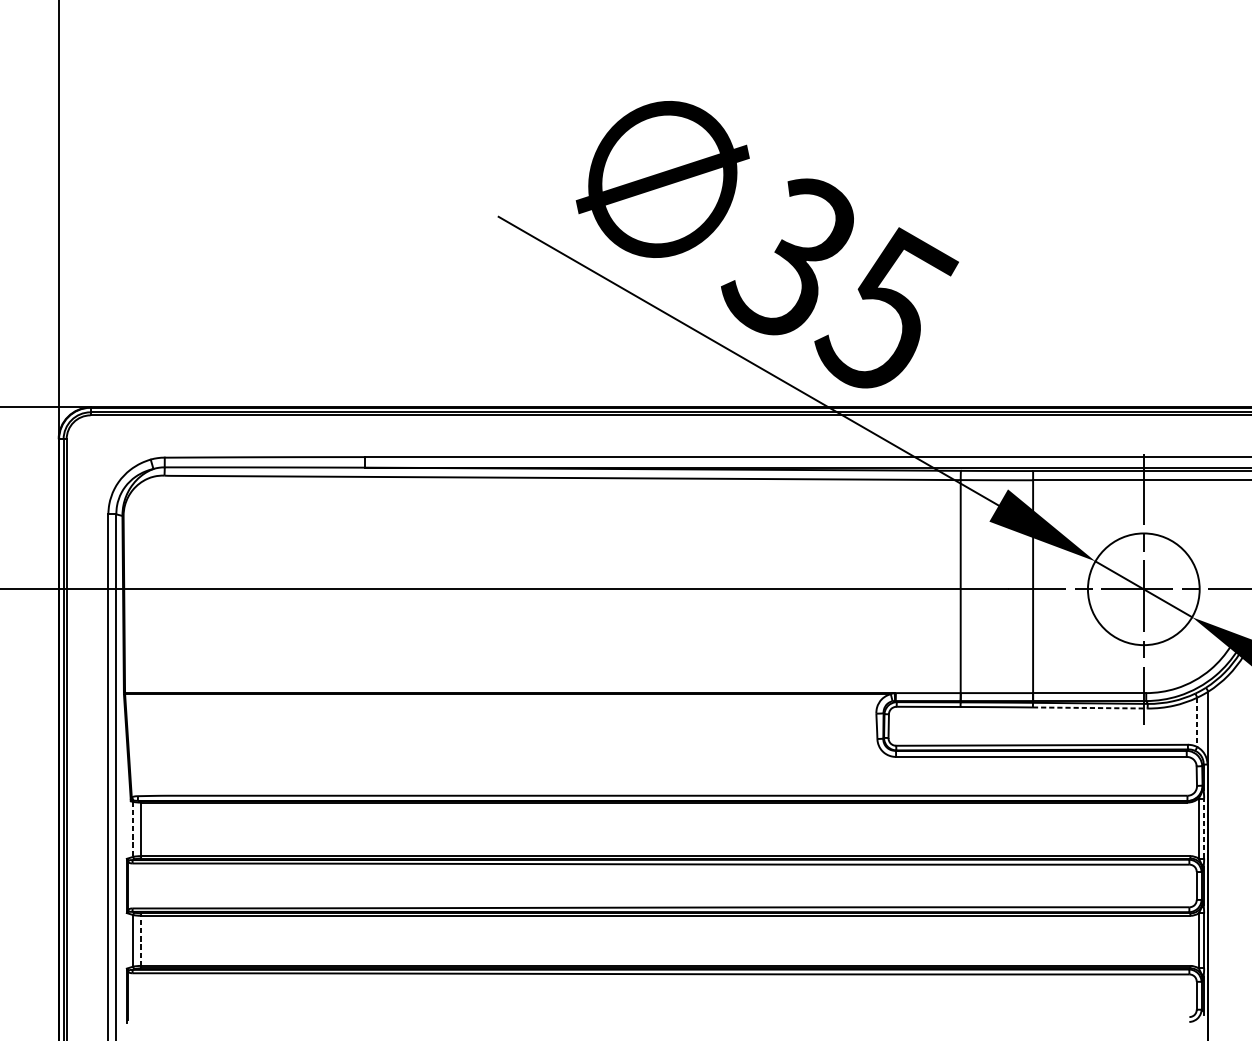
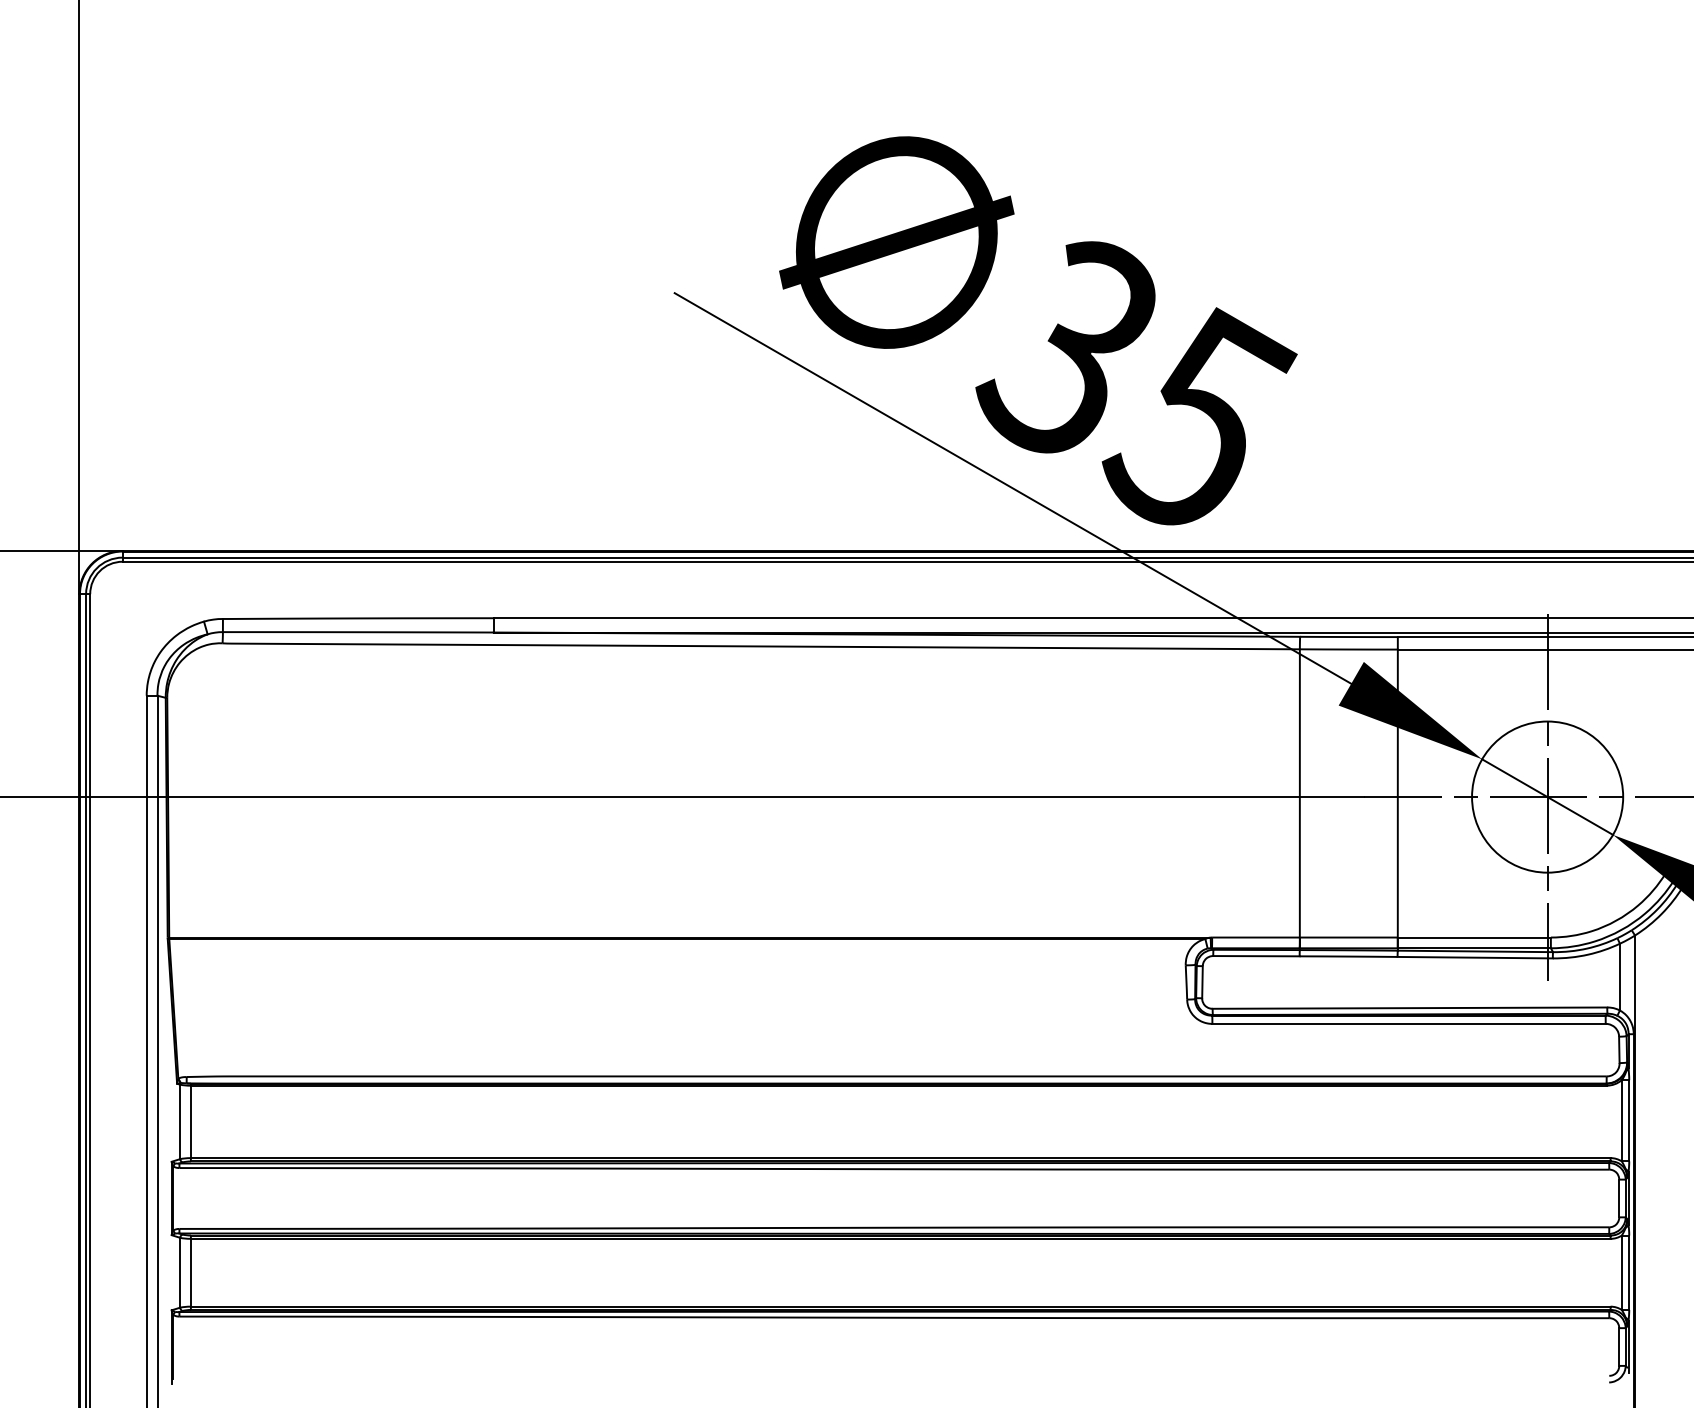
line: (1090, 707) -> (1475, 957), dashed -> solid
line: (1196, 722) -> (1619, 977), dashed -> solid
line: (1204, 828) -> (1629, 1120), dashed -> solid
line: (133, 829) -> (180, 1122), dashed -> solid
line: (140, 940) -> (190, 1272), dashed -> solid

